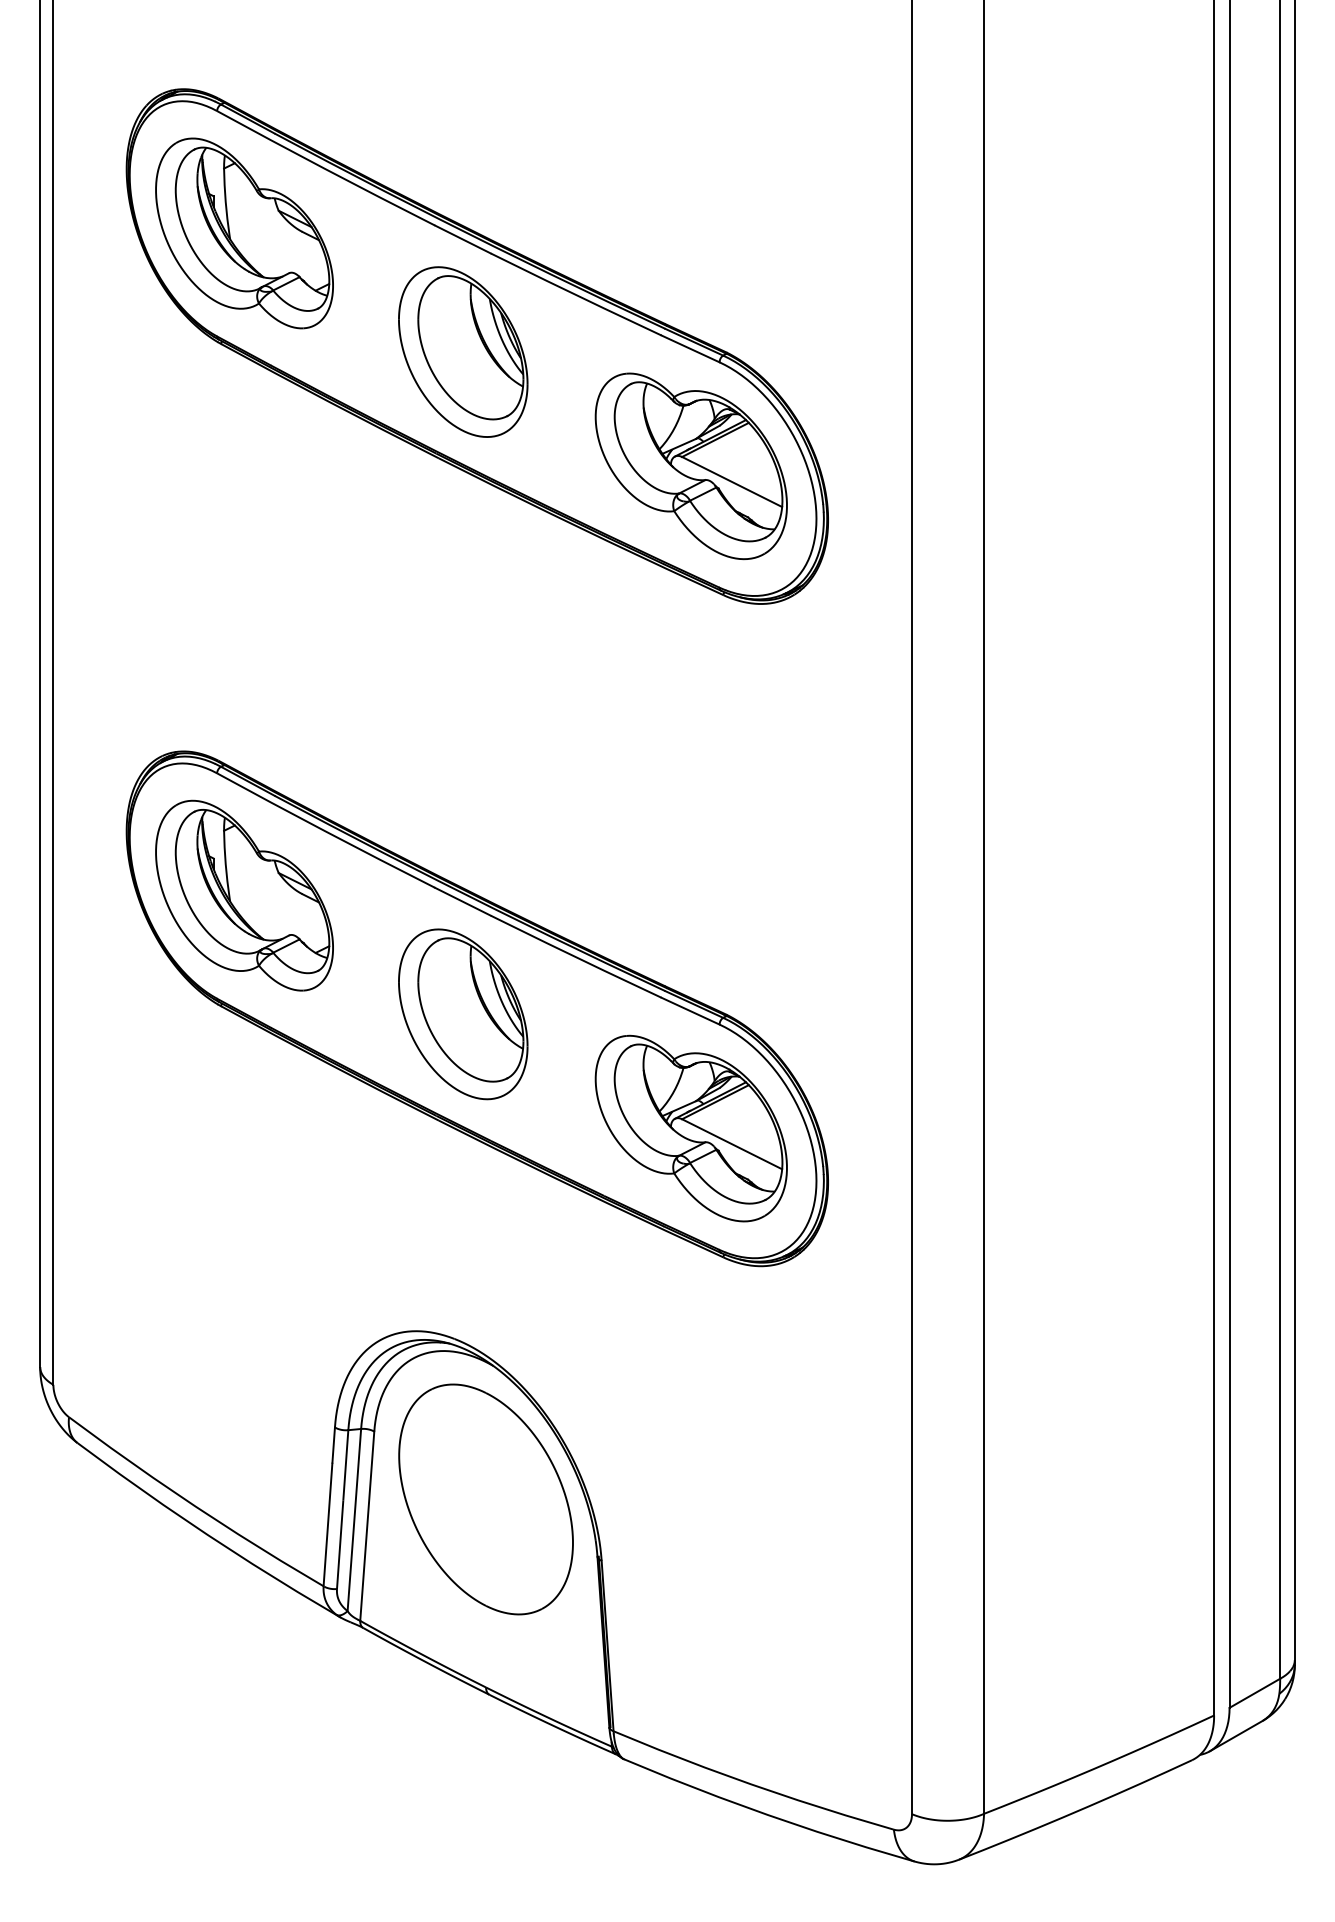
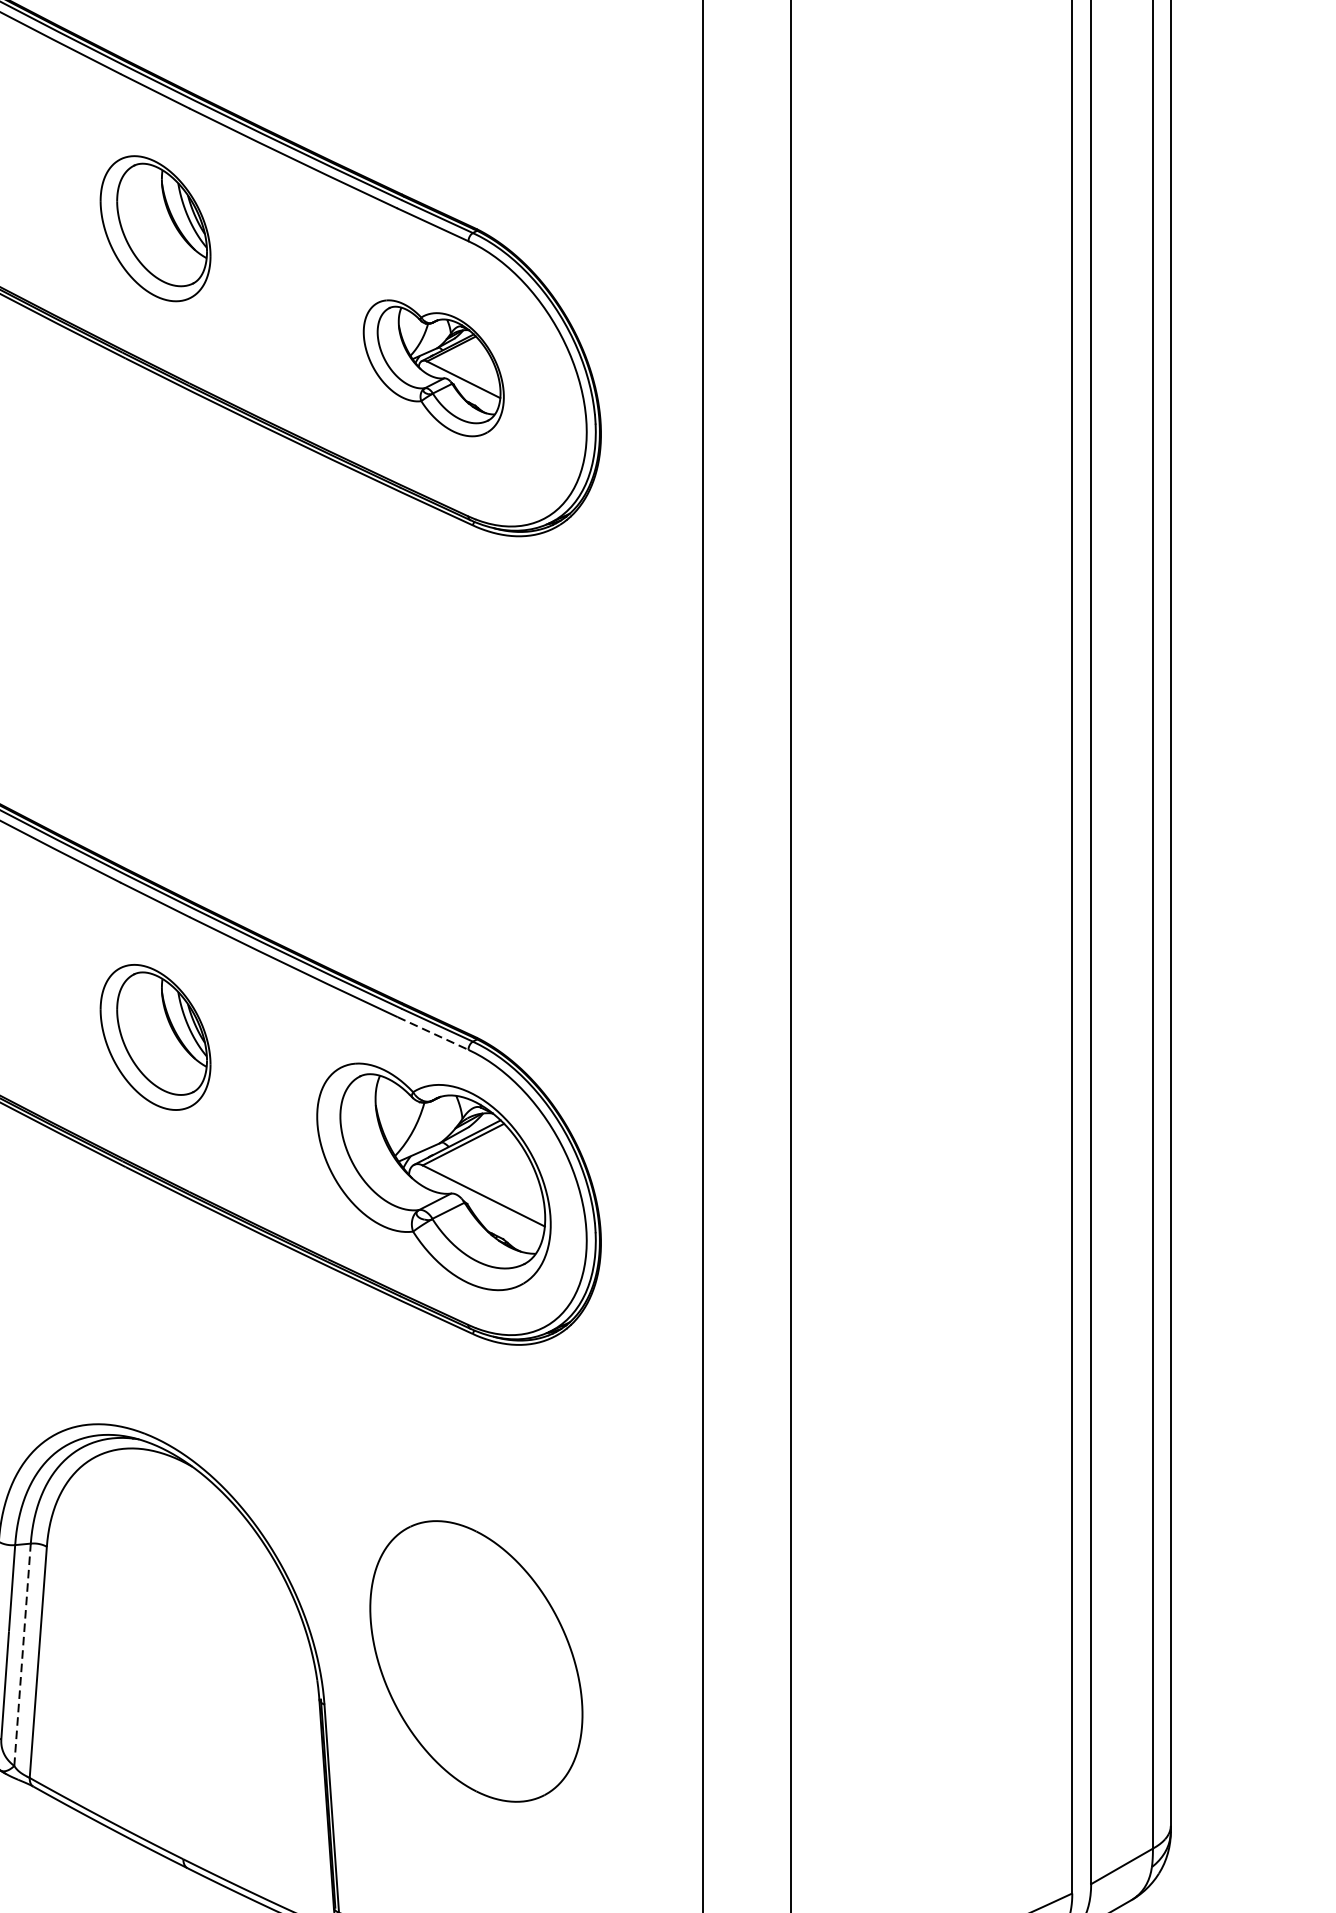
part: (463, 351) -> (155, 228), size x0.7
part: (690, 466) -> (432, 368), size x0.6
line: (690, 1011) -> (432, 1033), solid -> dashed
part: (463, 1014) -> (155, 1037), size x0.7
part: (485, 1499) -> (475, 1661), moved
line: (354, 1519) -> (22, 1654), solid -> dashed

